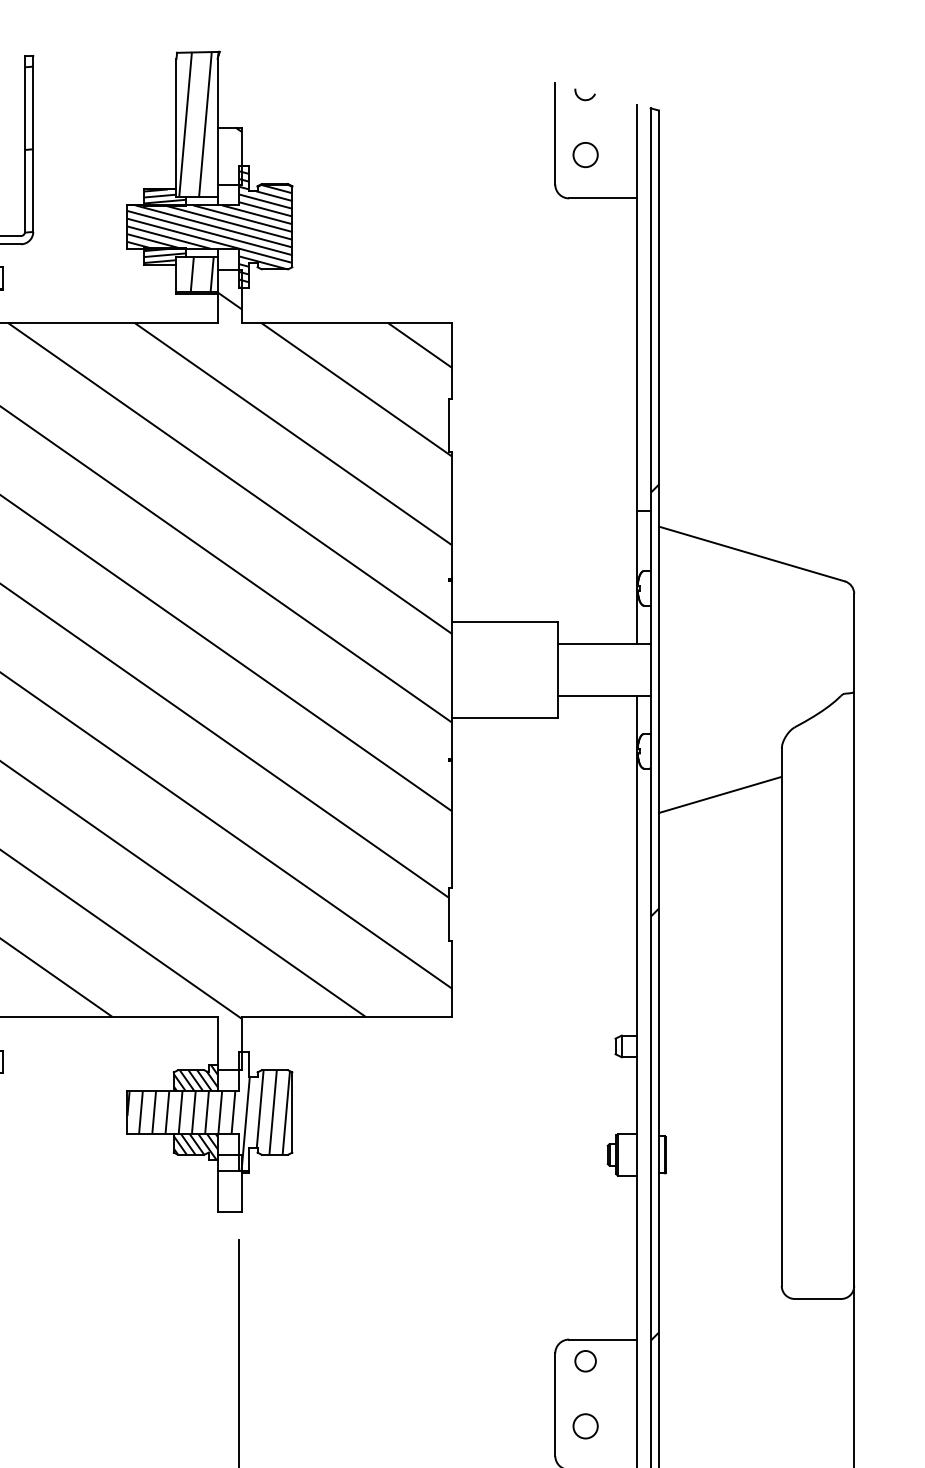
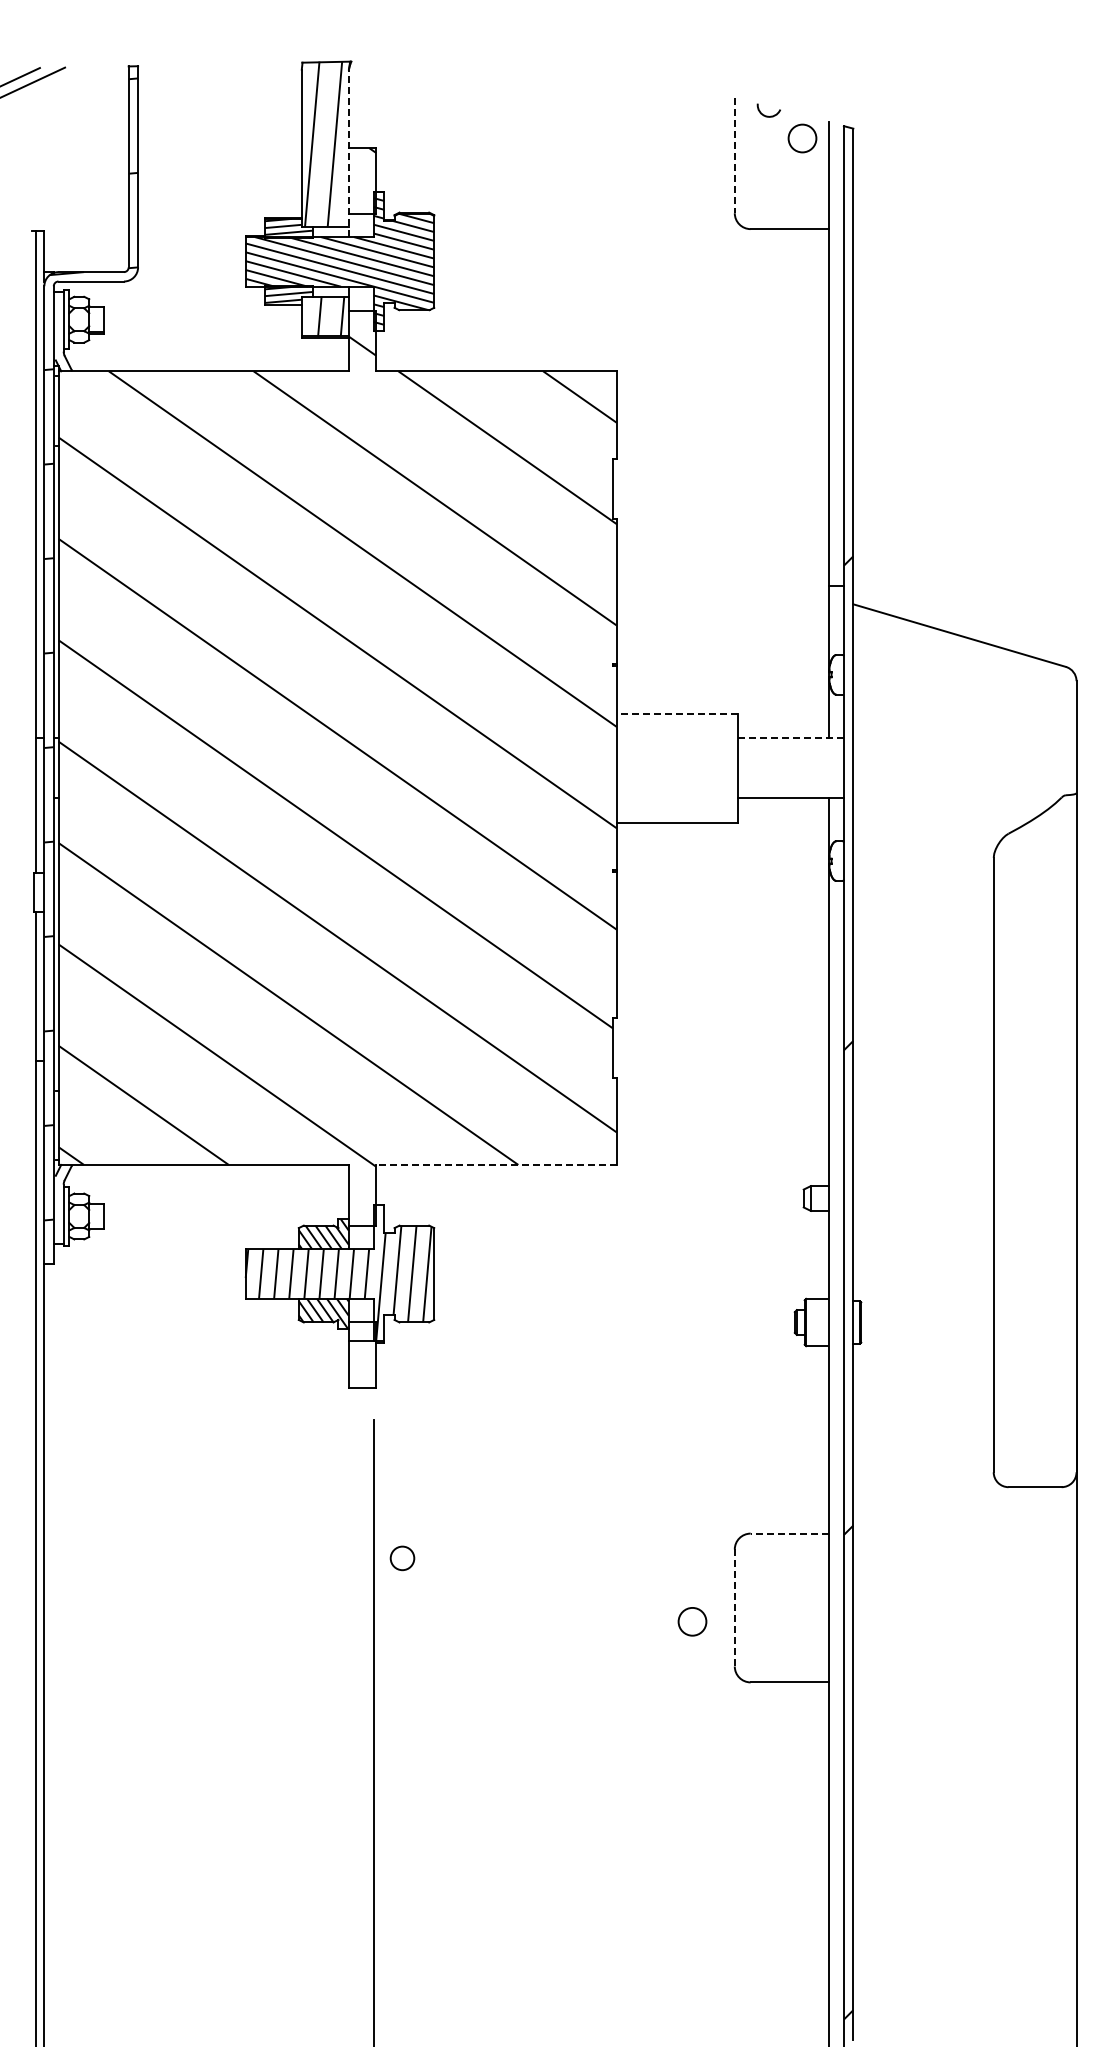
line: (217, 132) -> (348, 153), solid -> dashed
line: (555, 134) -> (734, 155), solid -> dashed
circle: (585, 155) -> (802, 138), moved
line: (505, 622) -> (677, 713), solid -> dashed
line: (604, 644) -> (791, 738), solid -> dashed
line: (720, 794) -> (923, 910), removed
line: (345, 1016) -> (495, 1164), solid -> dashed
line: (603, 1339) -> (789, 1533), solid -> dashed
circle: (585, 1361) -> (402, 1558), moved
line: (555, 1405) -> (734, 1608), solid -> dashed
circle: (585, 1426) -> (692, 1621), moved

